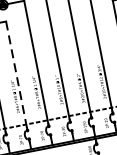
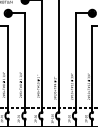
line: (16, 74) -> (8, 68), dashed -> solid

